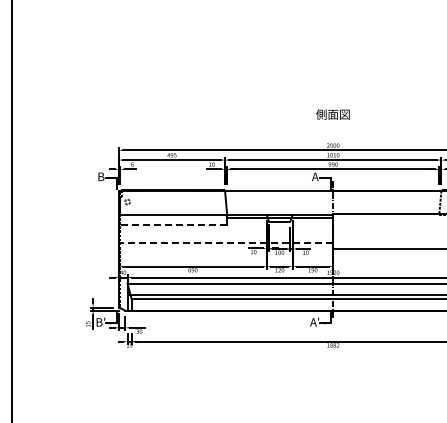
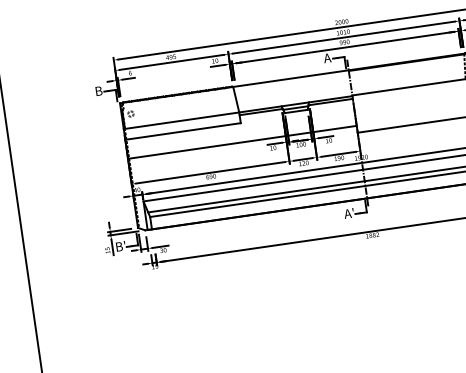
line: (172, 224) -> (182, 131), dashed -> solid
line: (225, 242) -> (241, 142), dashed -> solid

